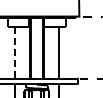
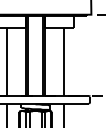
line: (15, 53) -> (7, 63), dashed -> solid

